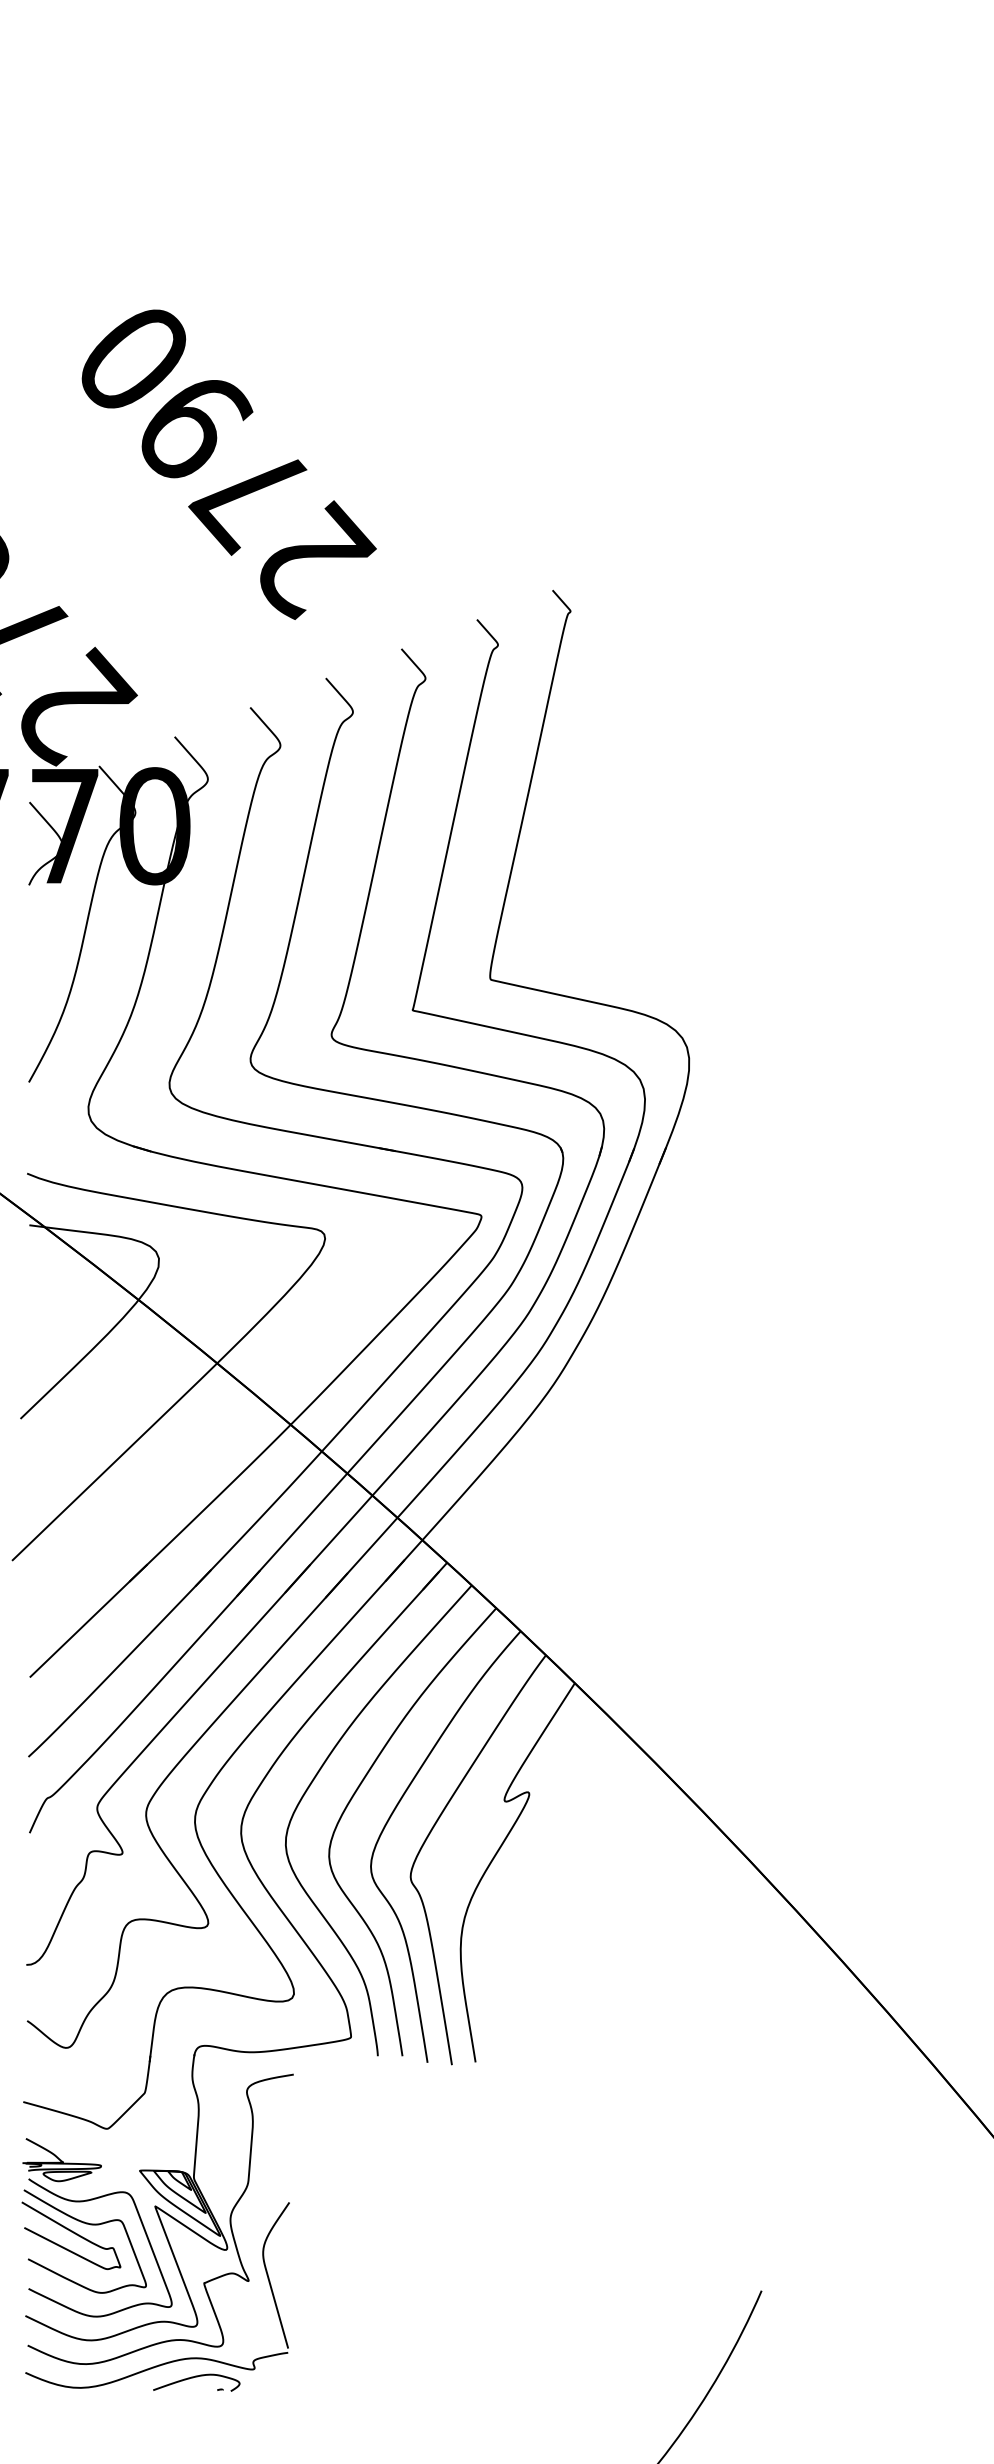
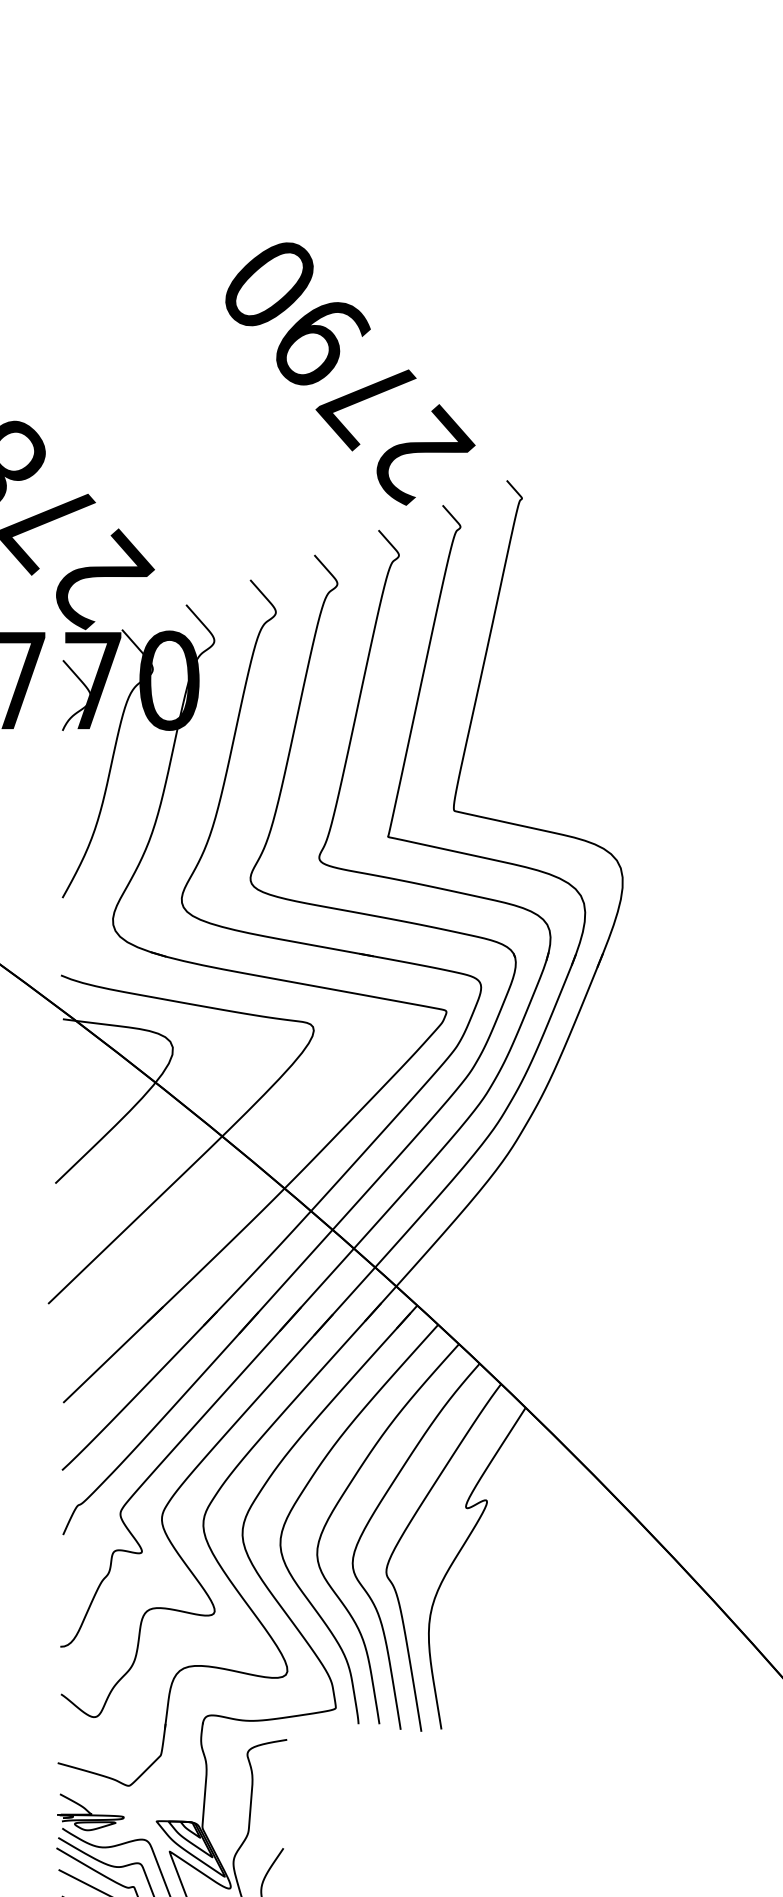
text: (228, 464) -> (349, 373), moved

